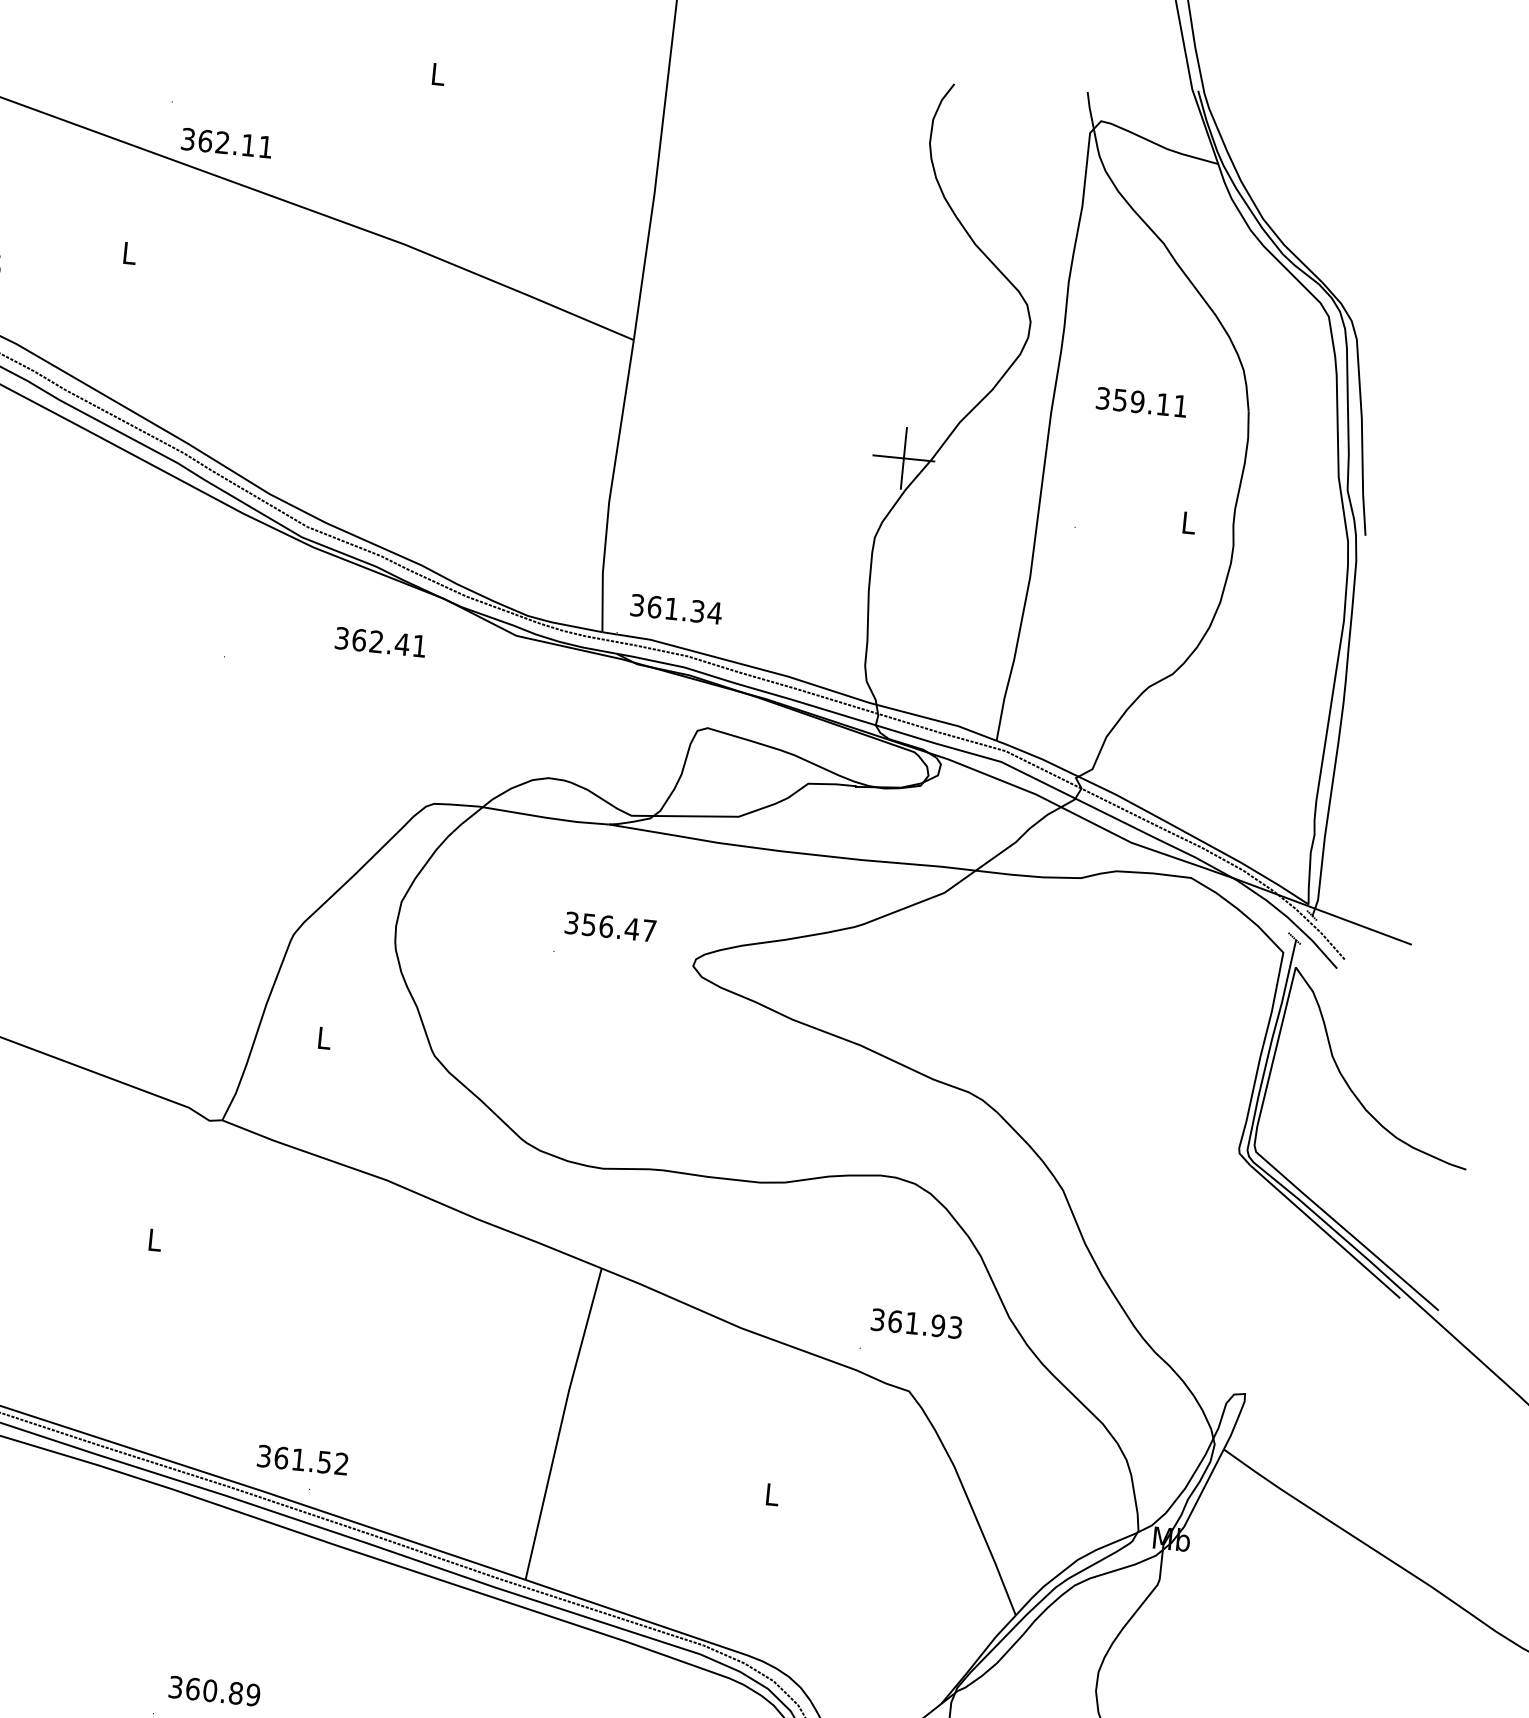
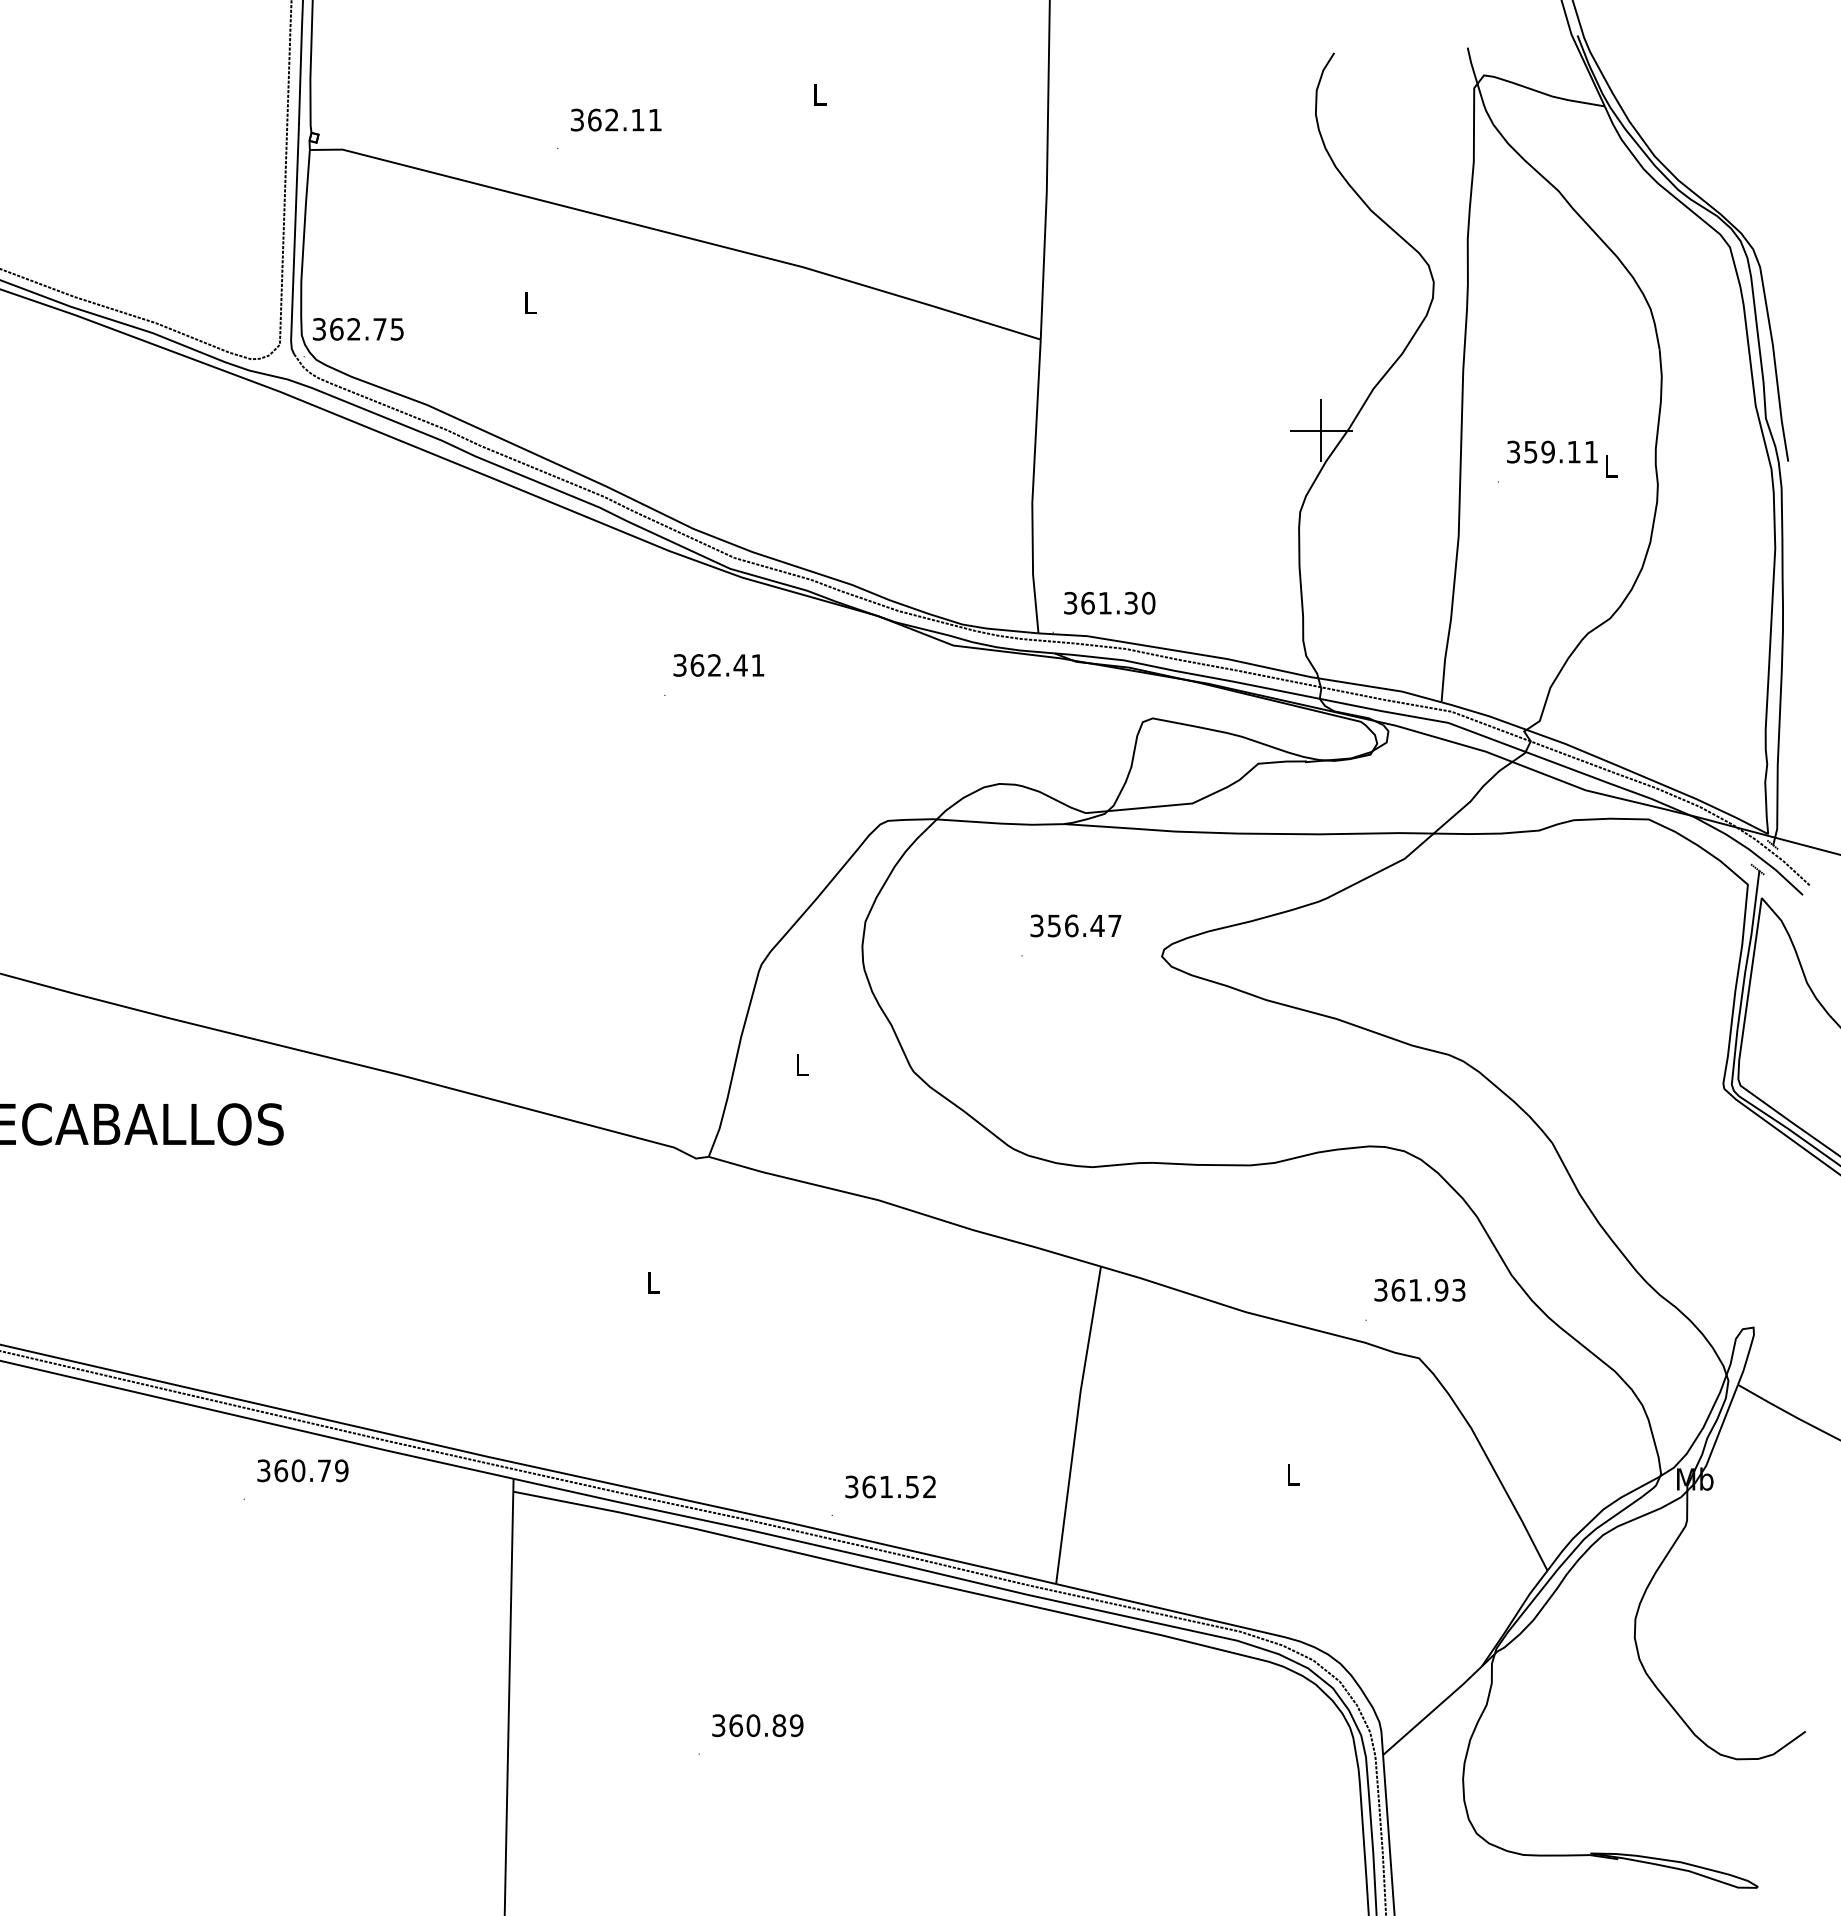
text: (227, 142) -> (616, 119), moved
text: (1141, 401) -> (1552, 451), moved
text: (714, 612) -> (1148, 602), 361.34 -> 361.30
text: (380, 642) -> (718, 665), moved
text: (302, 1459) -> (890, 1486), moved

